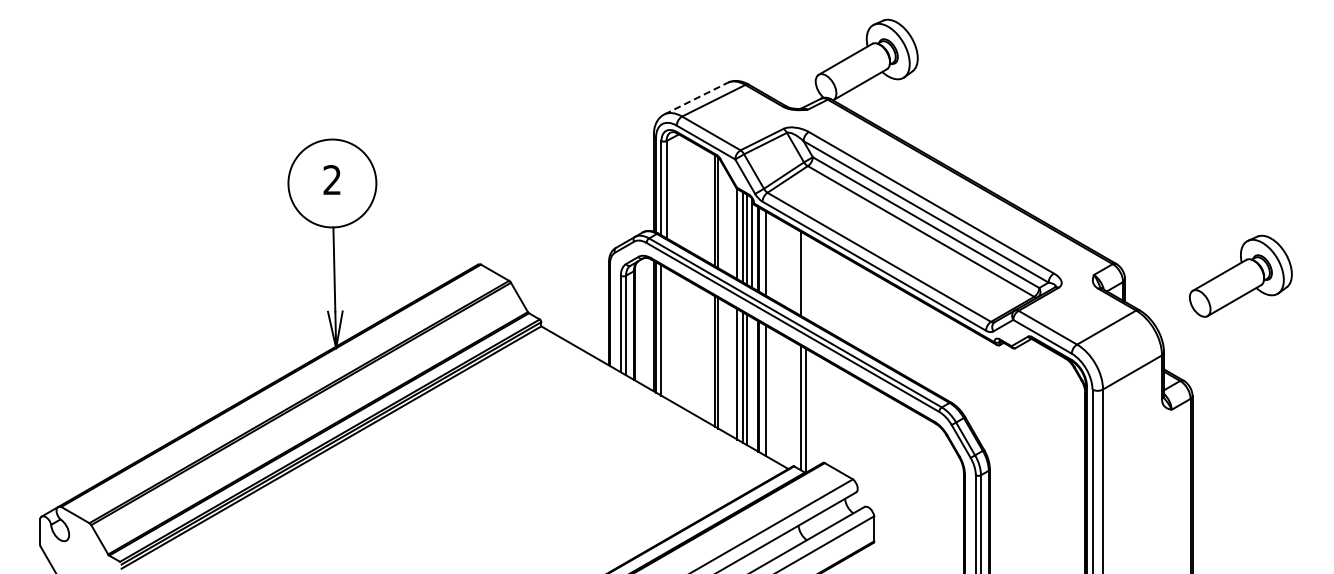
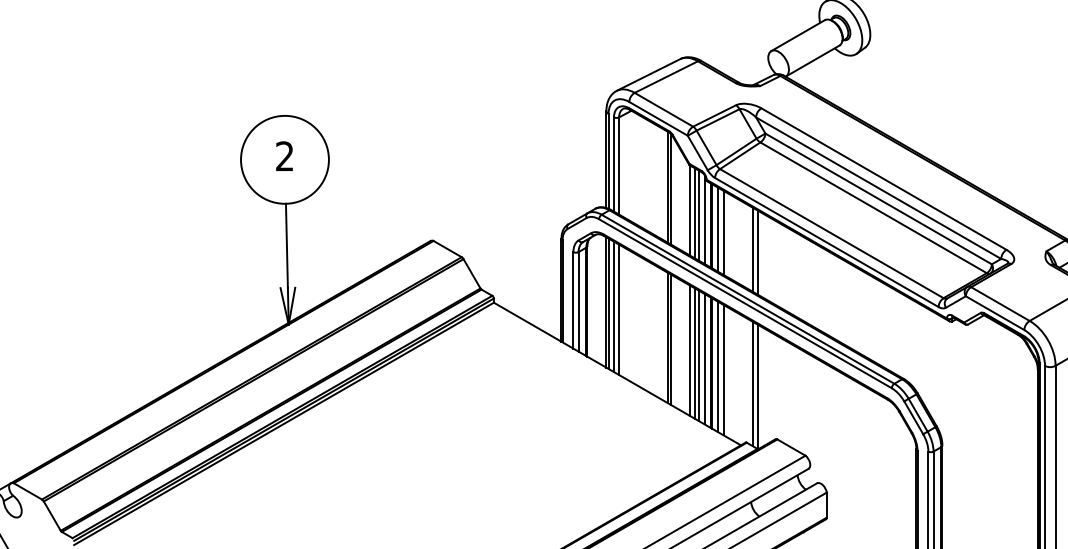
line: (696, 98) -> (649, 74), dashed -> solid
line: (771, 256) -> (724, 232), added
line: (805, 276) -> (758, 252), added
line: (666, 333) -> (619, 309), added
line: (751, 382) -> (704, 358), added
line: (771, 393) -> (724, 369), added

